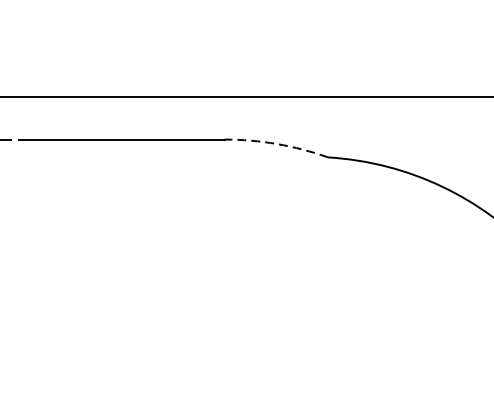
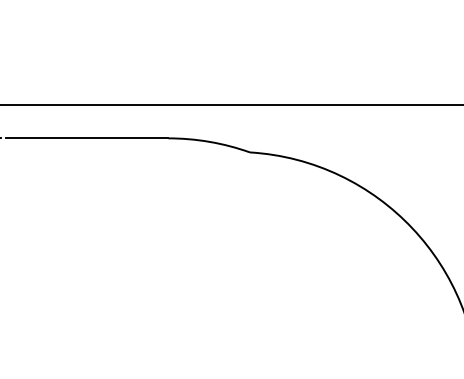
arc: (276, 143) -> (209, 141), dashed -> solid

